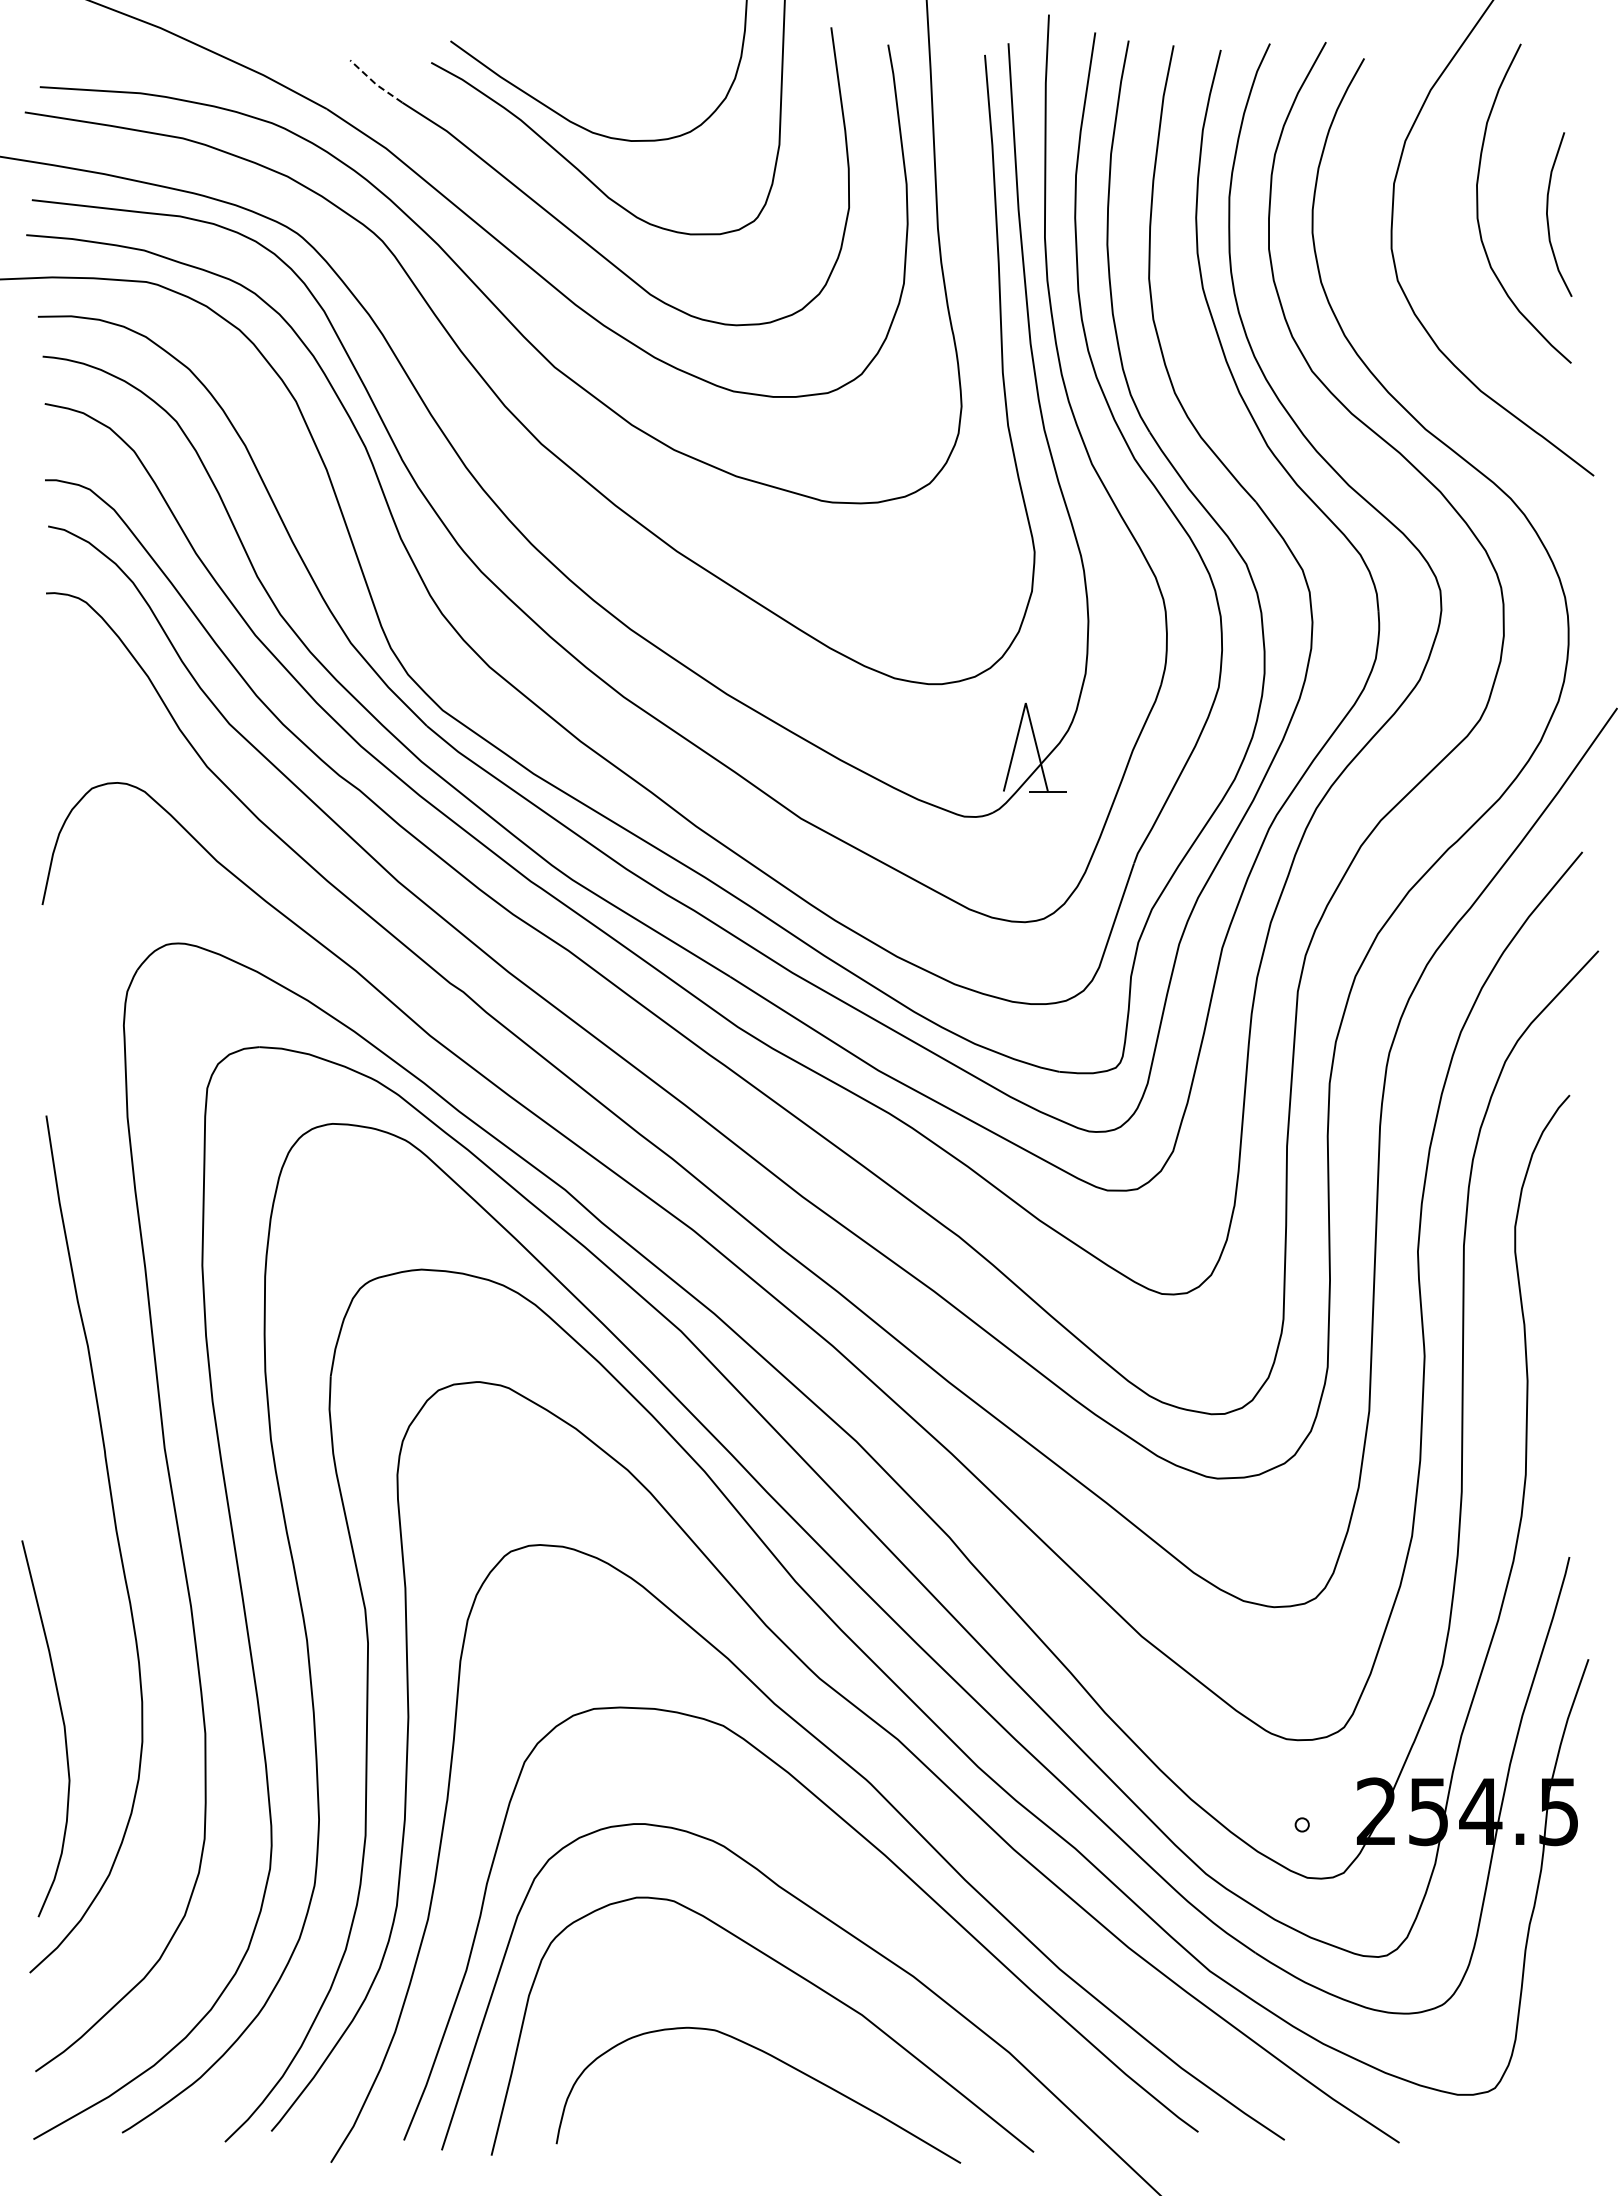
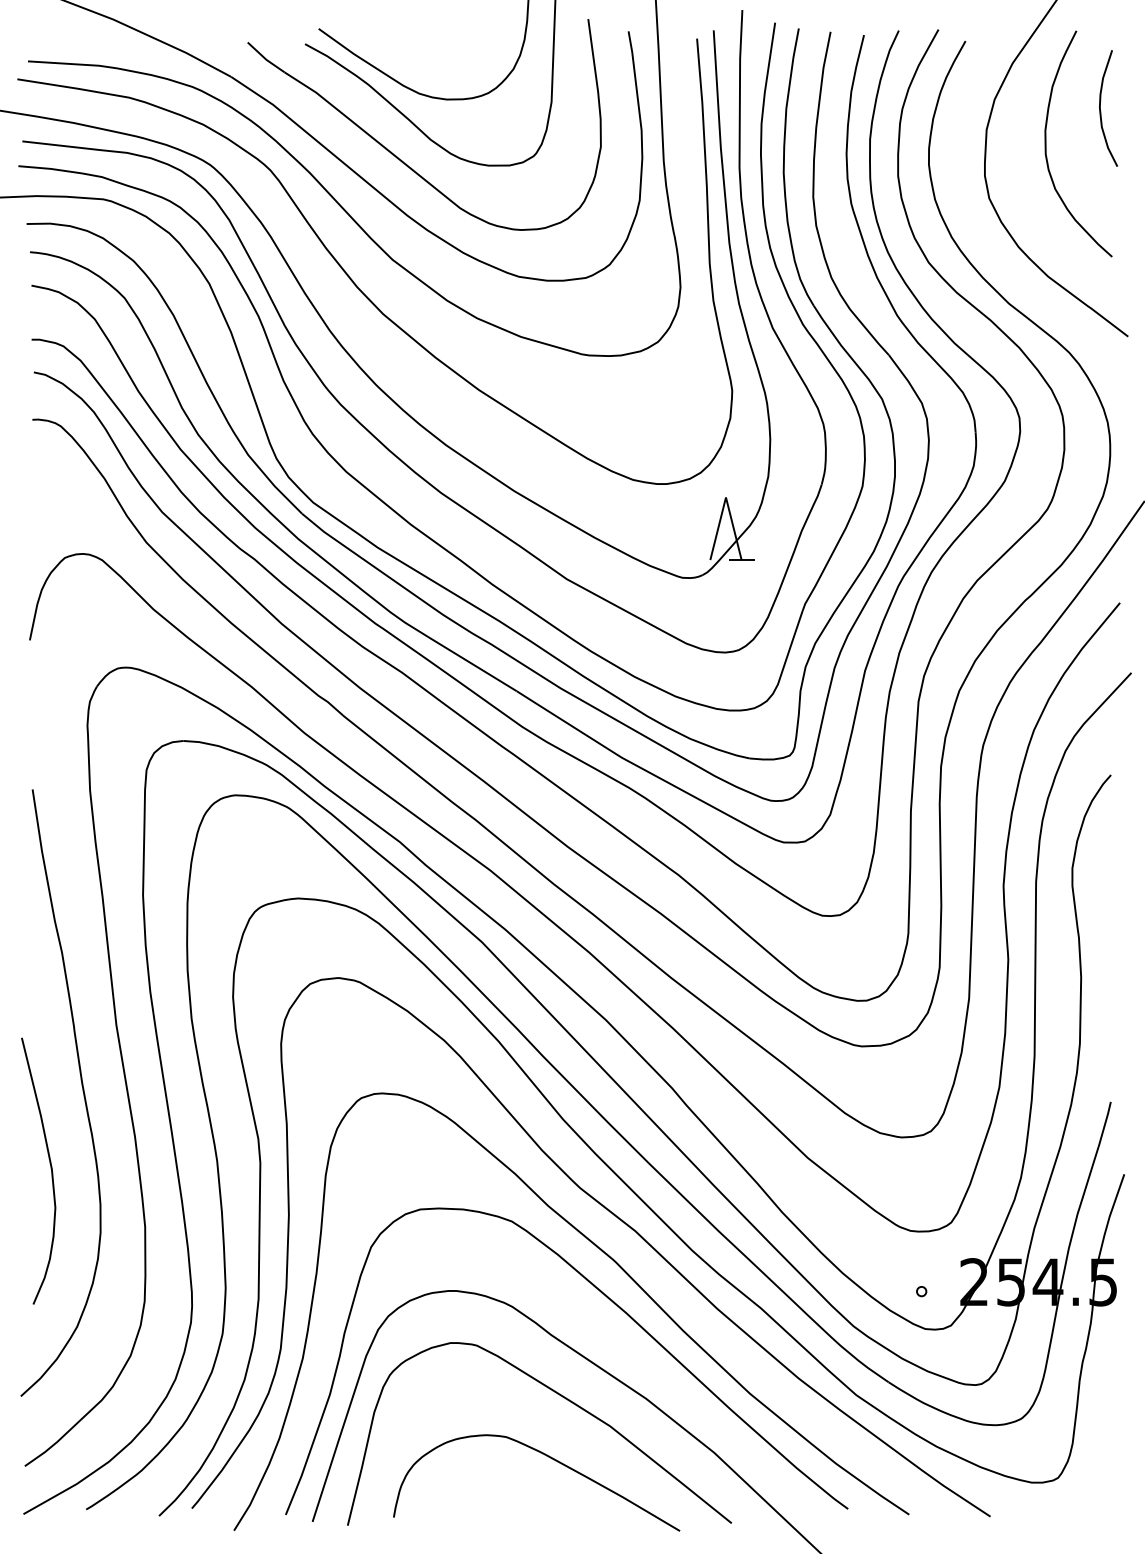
line: (375, 83) -> (265, 58), dashed -> solid
curve: (1548, 216) -> (1100, 109), moved
curve: (63, 1728) -> (51, 1170), moved

